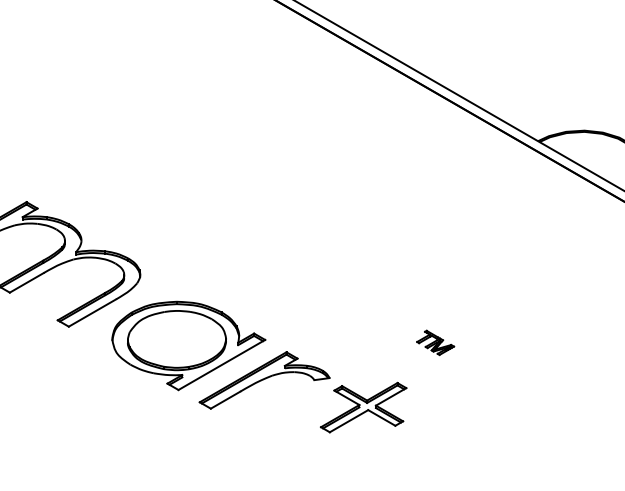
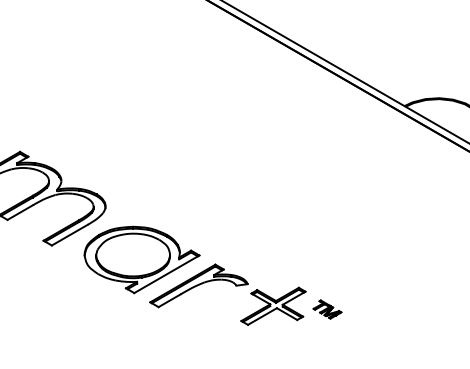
part: (435, 342) -> (327, 309), moved

